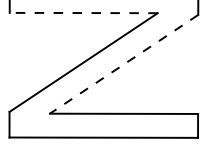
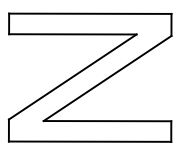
line: (83, 13) -> (72, 34), dashed -> solid
line: (123, 64) -> (107, 78), dashed -> solid

